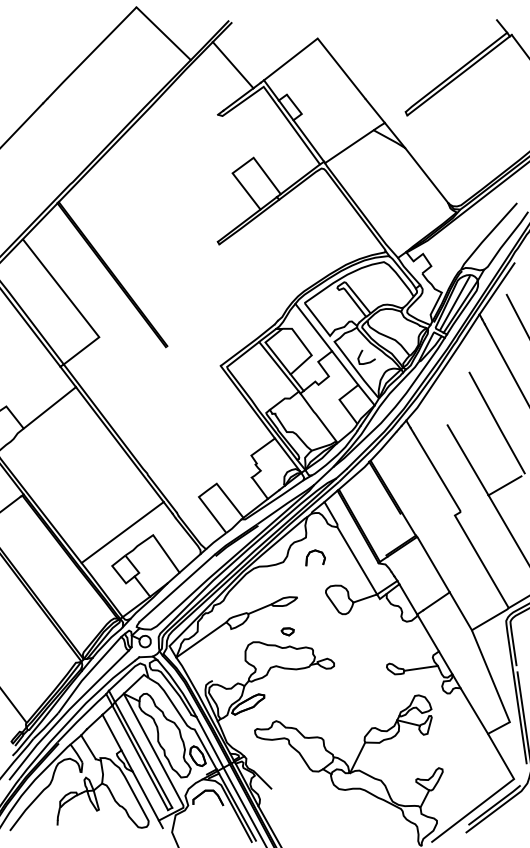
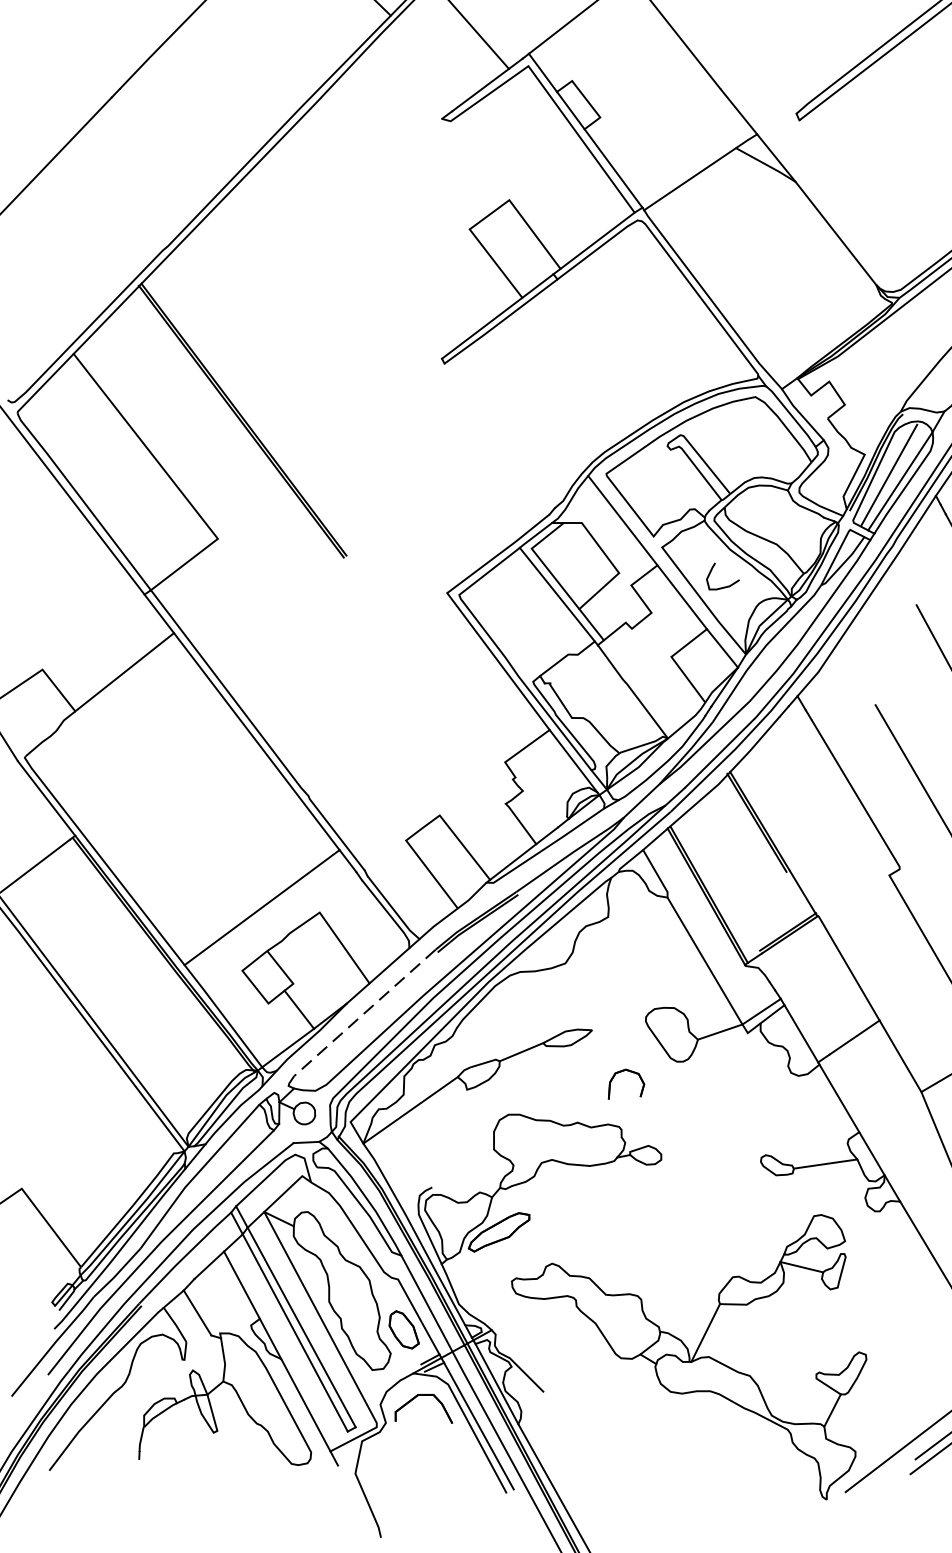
part: (315, 557) -> (626, 1083), moved
line: (176, 588) -> (363, 1013), solid -> dashed
part: (287, 631) -> (573, 1094), removed

